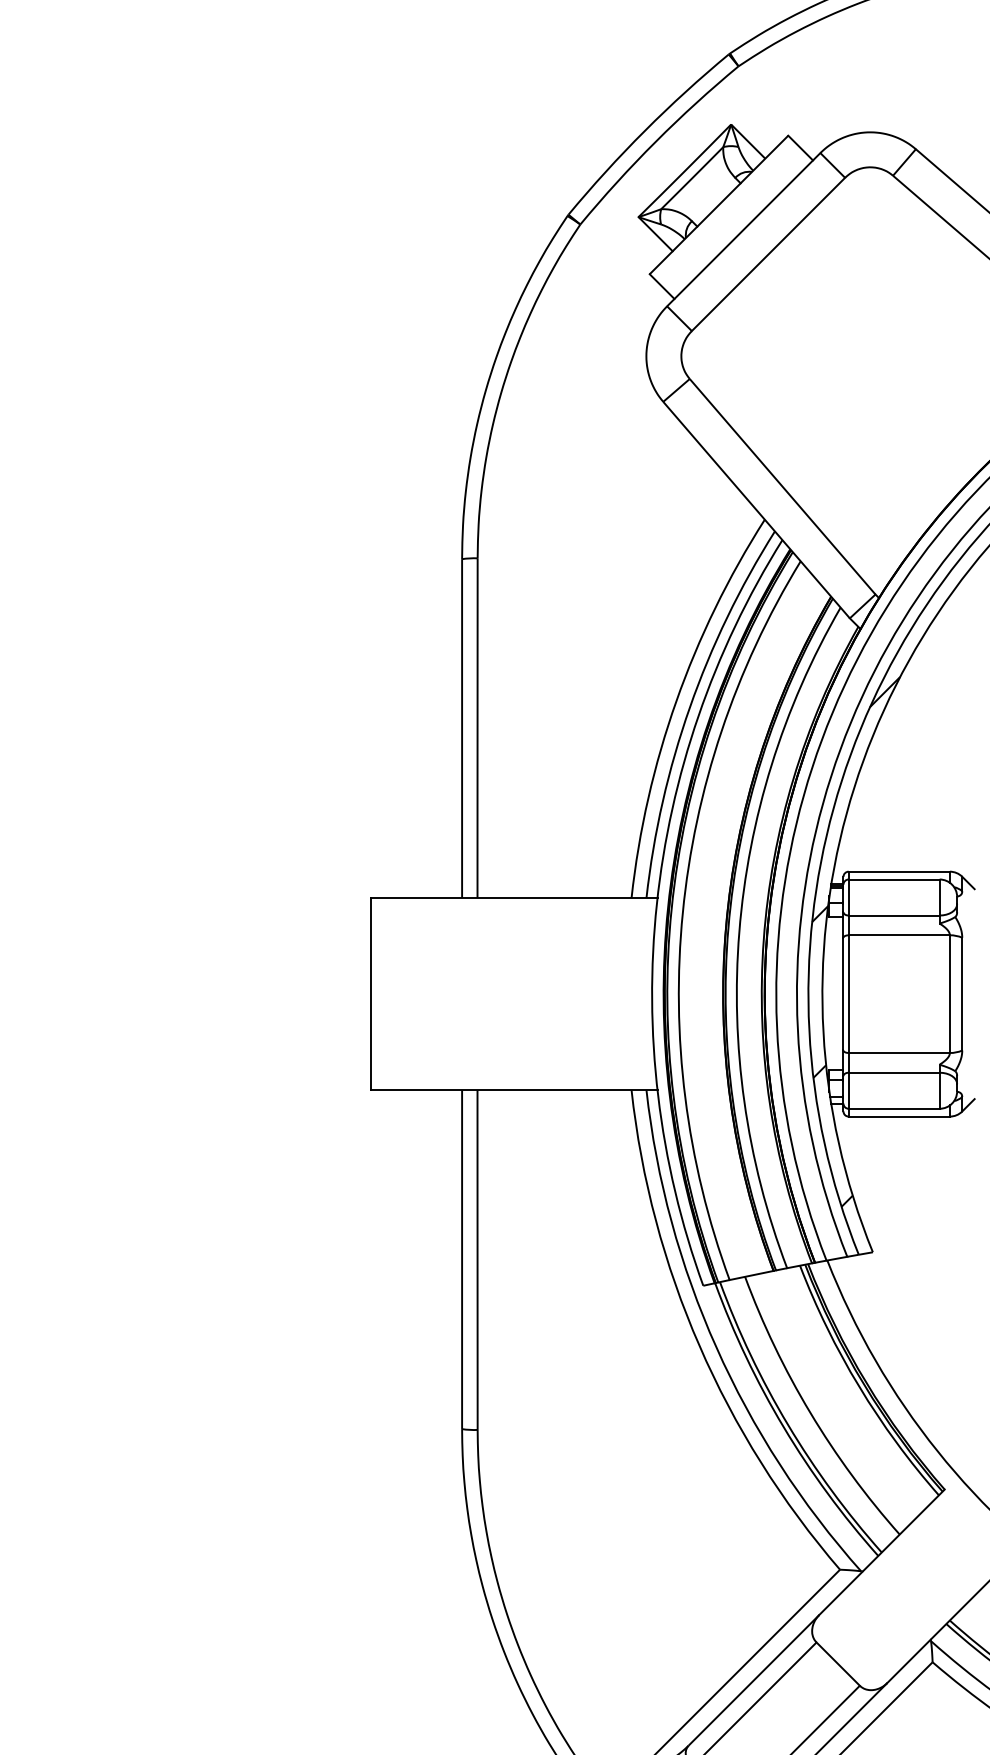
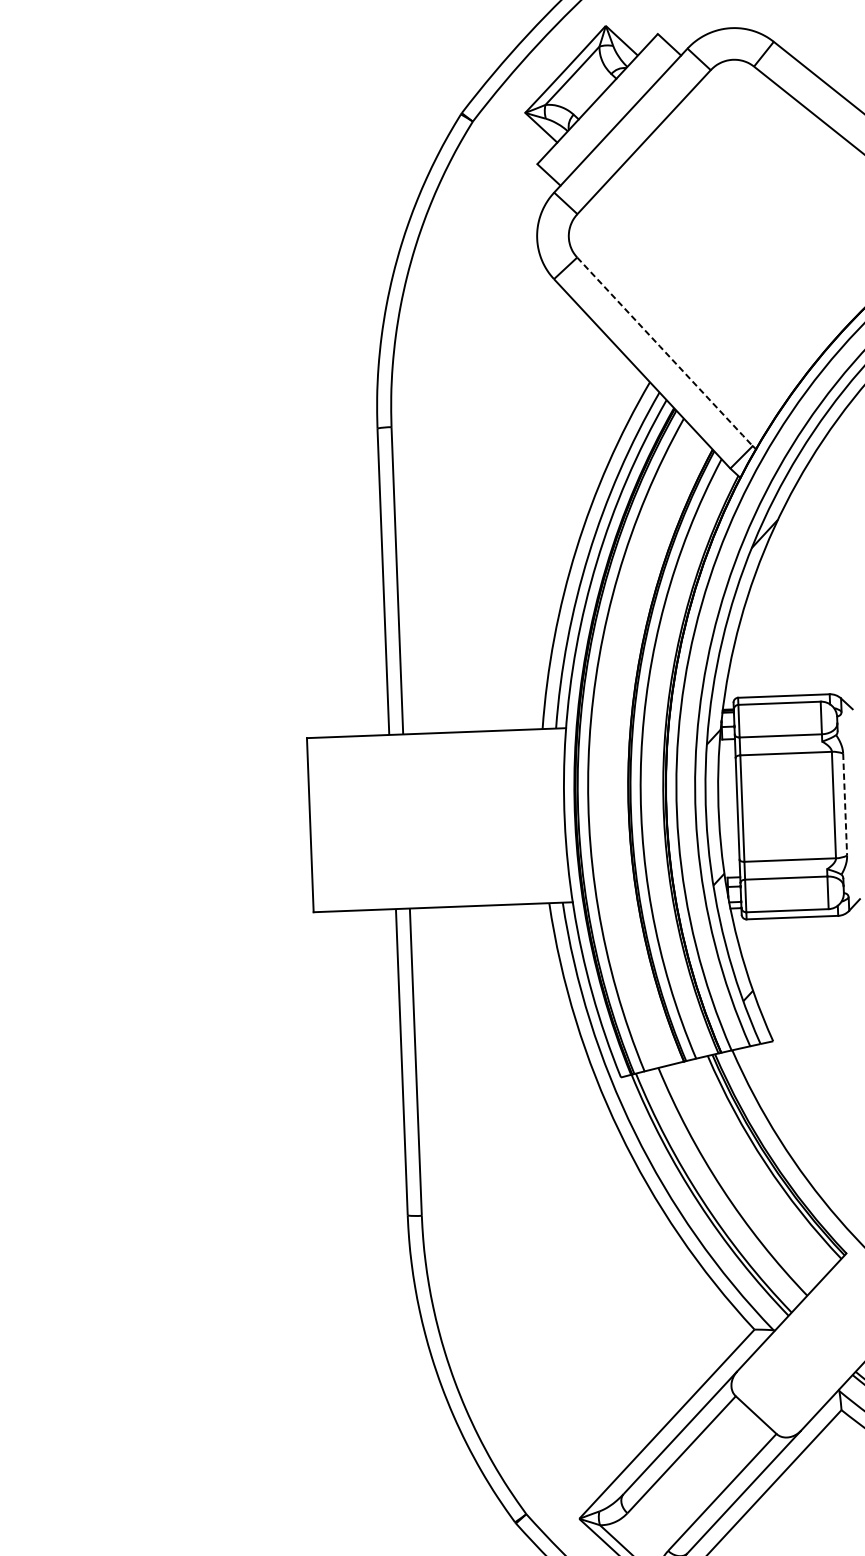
line: (783, 487) -> (665, 352), solid -> dashed
line: (962, 994) -> (845, 804), solid -> dashed

